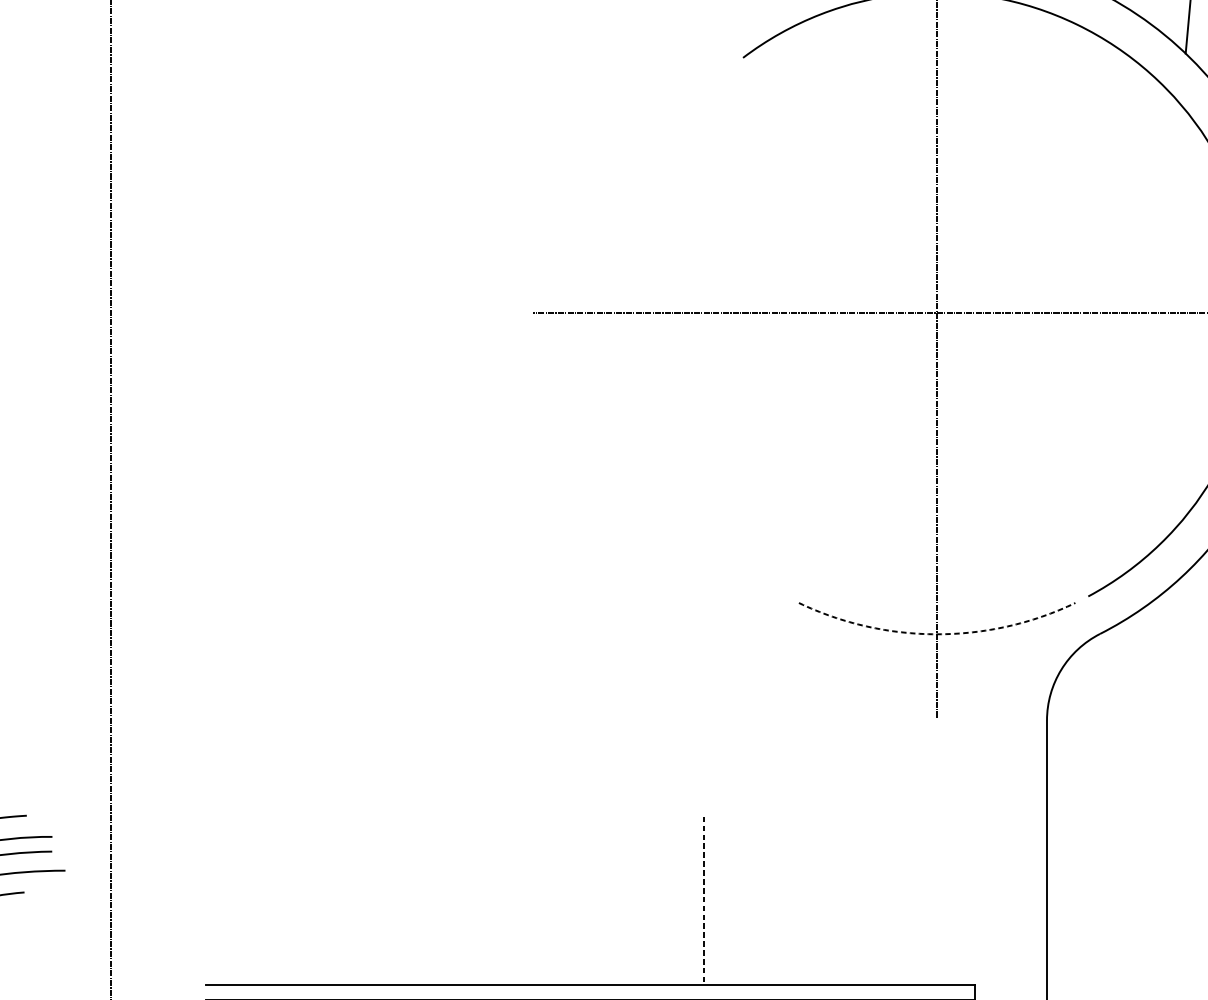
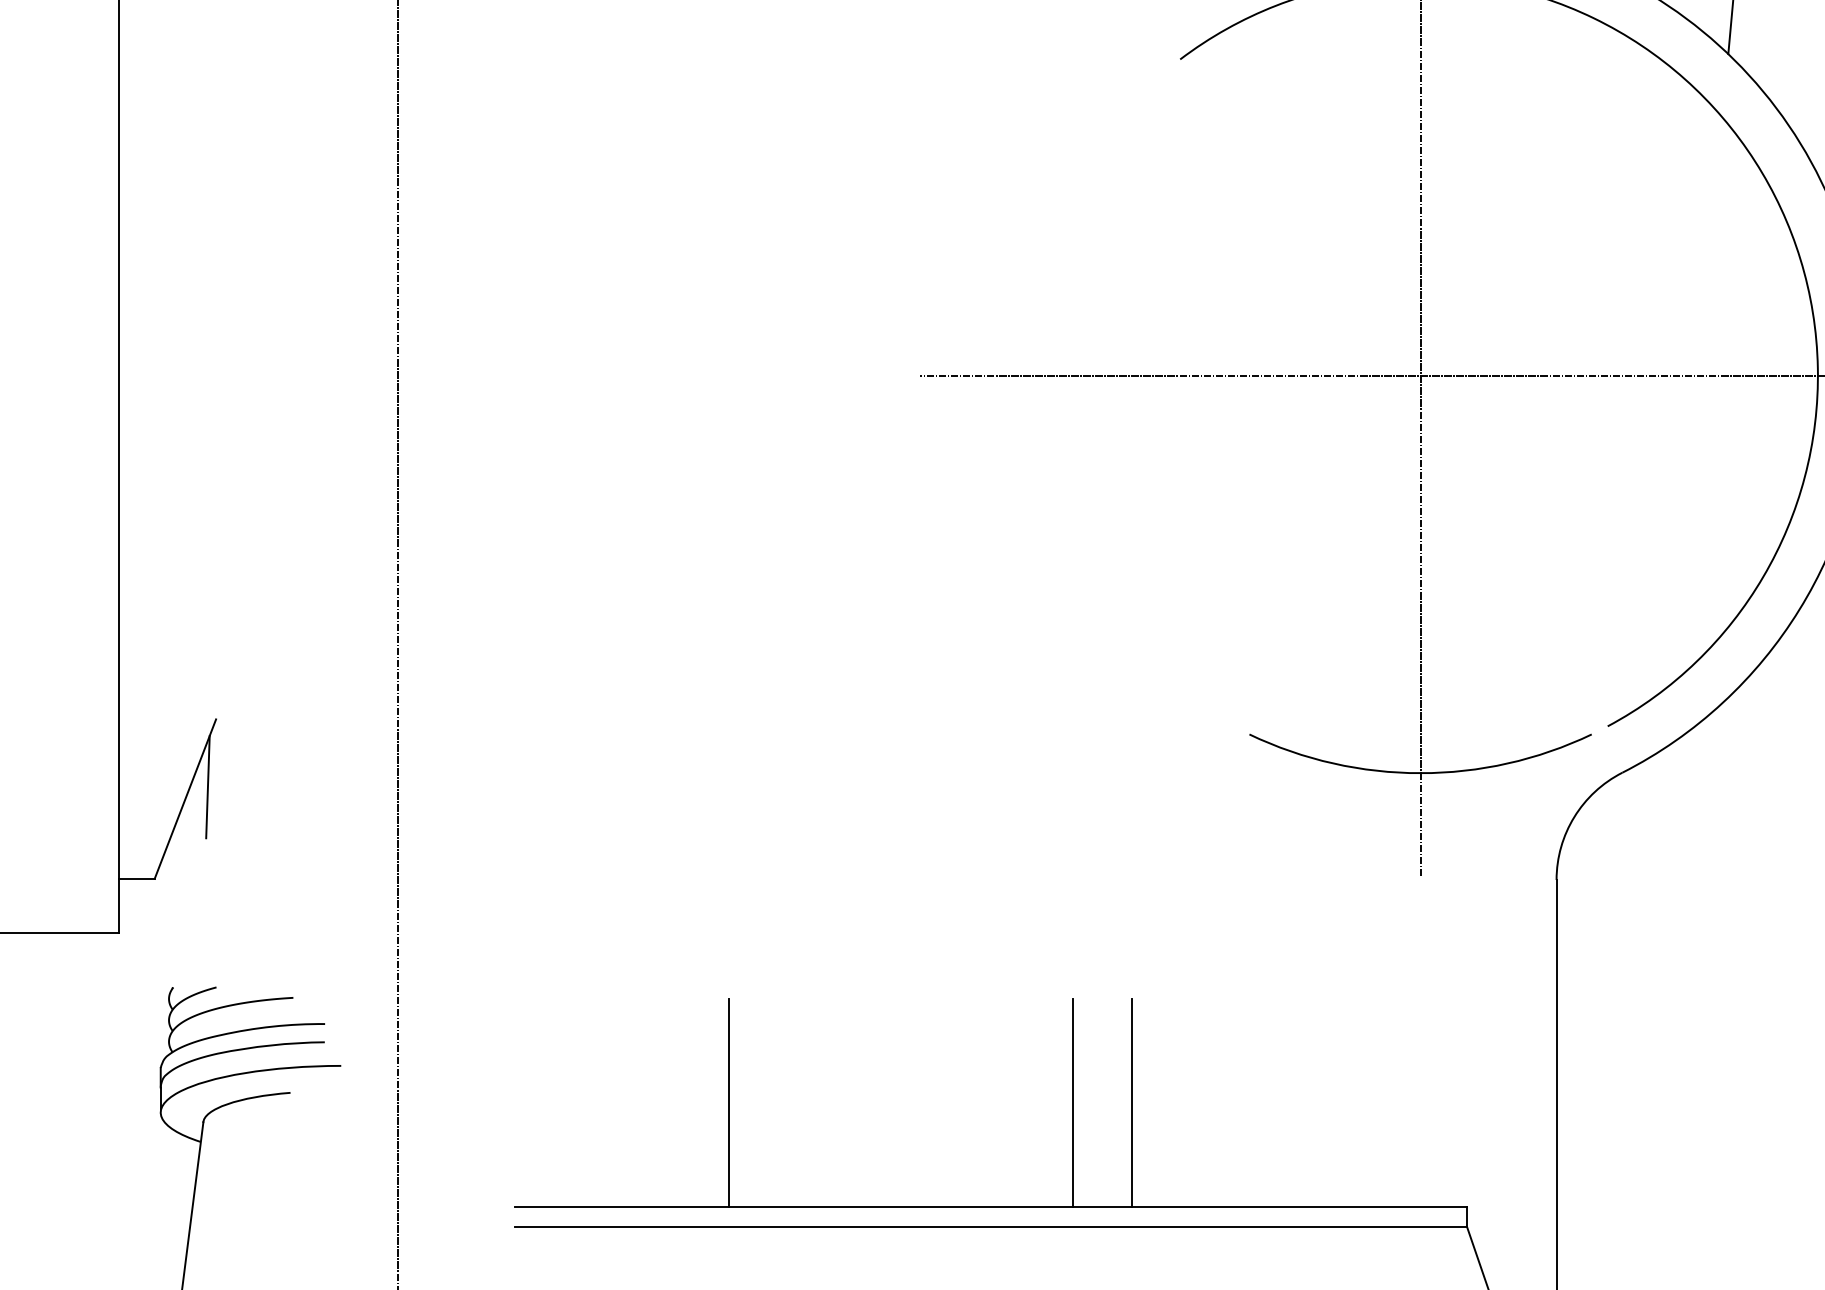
arc: (937, 634) -> (1420, 773), dashed -> solid
line: (379, 901) -> (729, 1103), added
line: (656, 901) -> (1073, 1103), added
line: (704, 901) -> (1132, 1103), dashed -> solid

